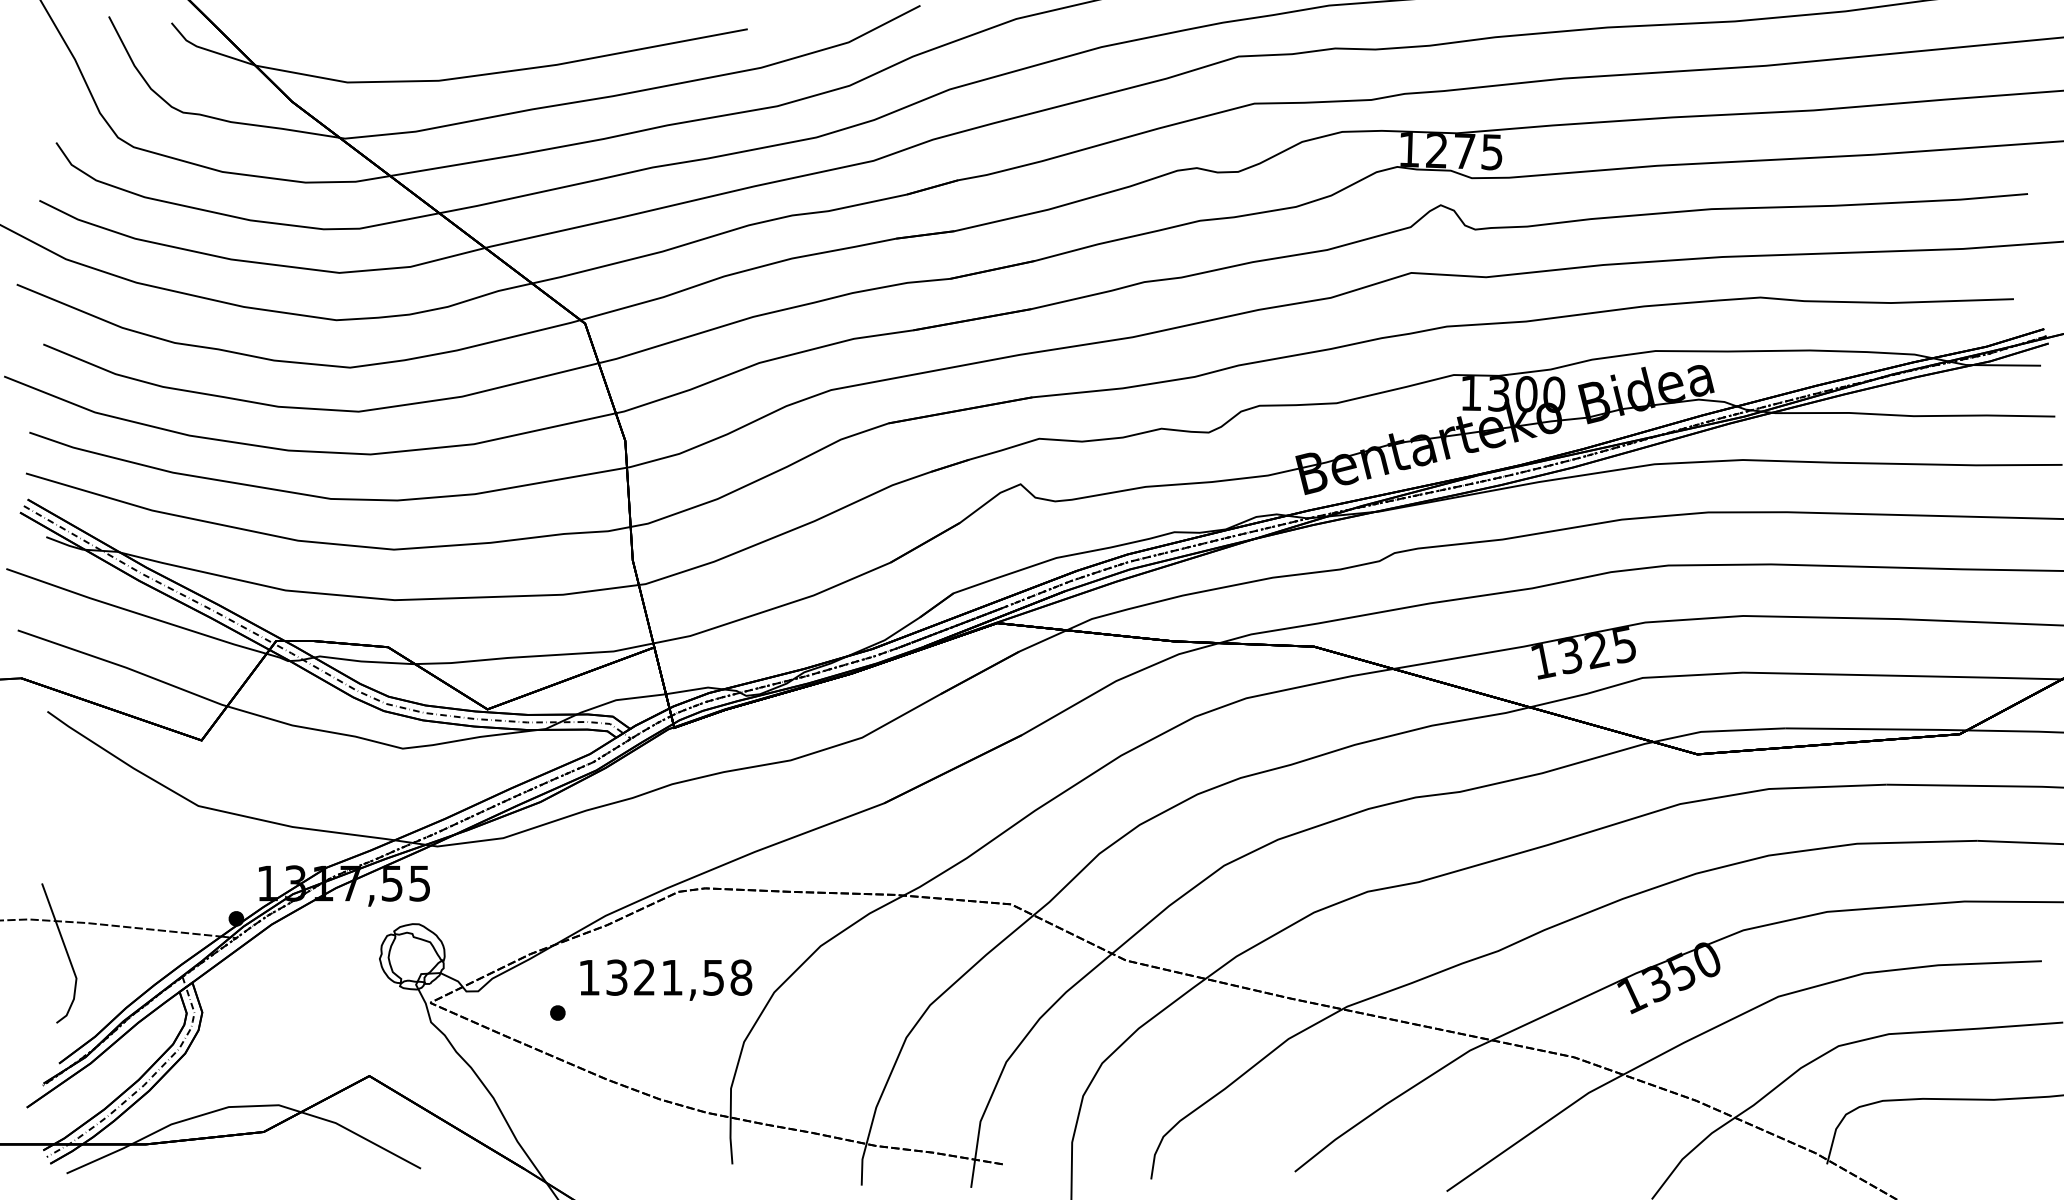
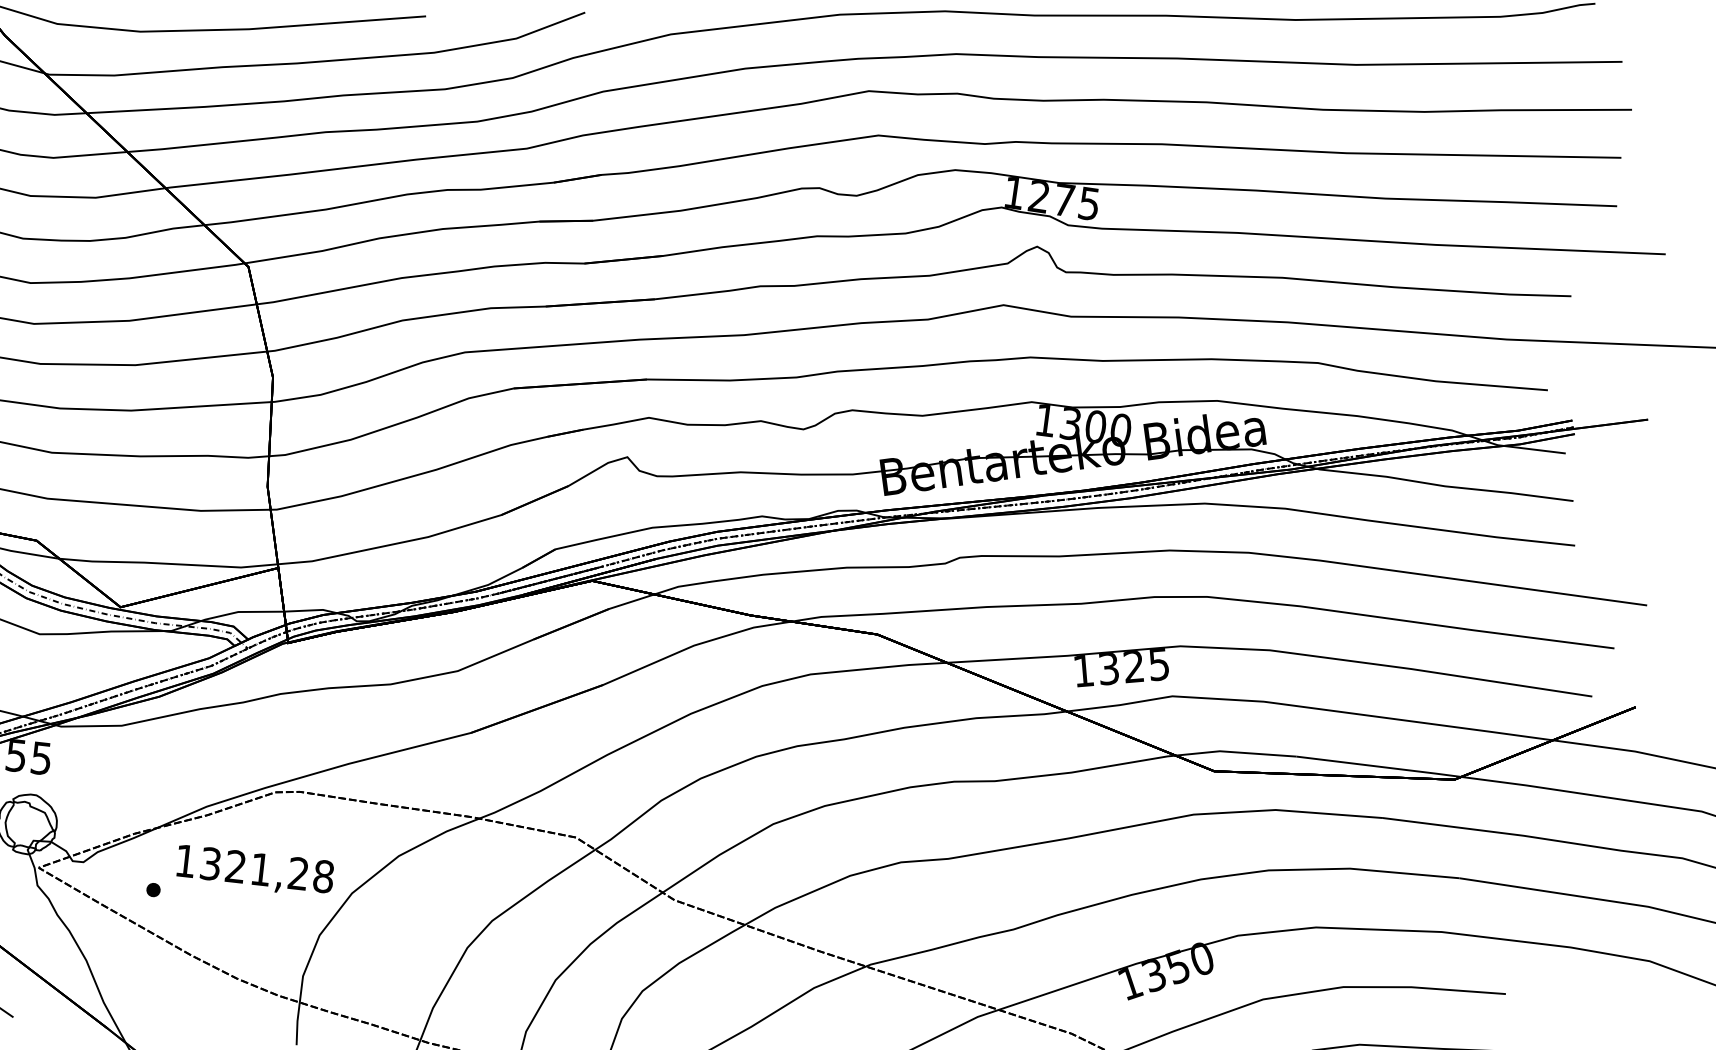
text: (713, 977) -> (298, 873), 1321,58 -> 1321,28

